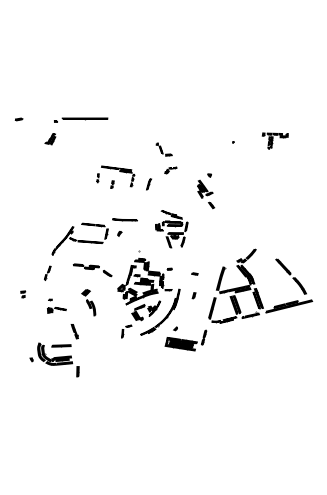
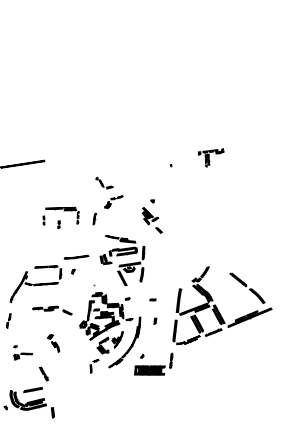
part: (170, 170) -> (113, 202), size x1.67
part: (171, 229) -> (123, 259), size x1.43
part: (88, 302) -> (53, 343), size x0.71

